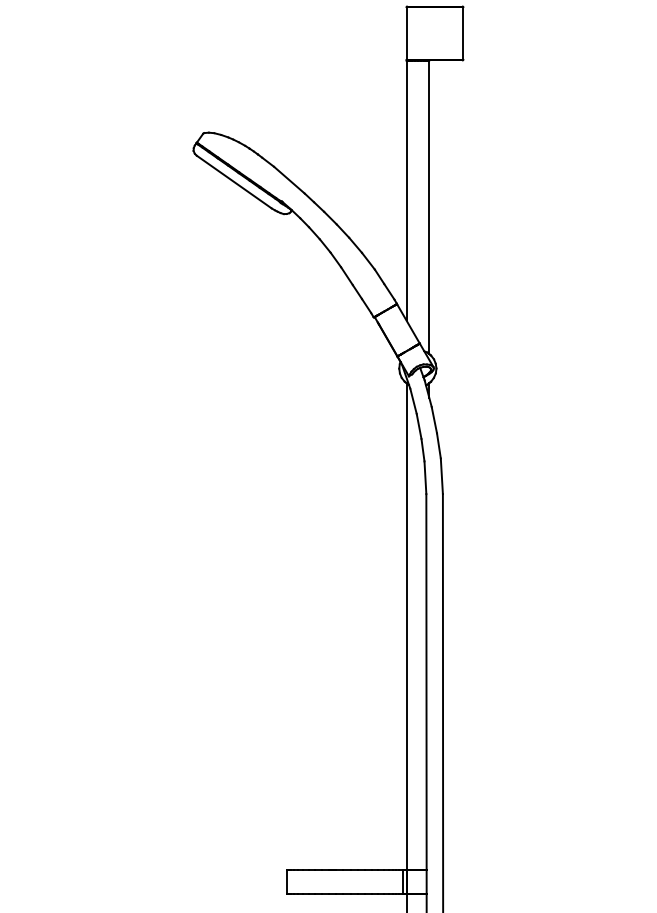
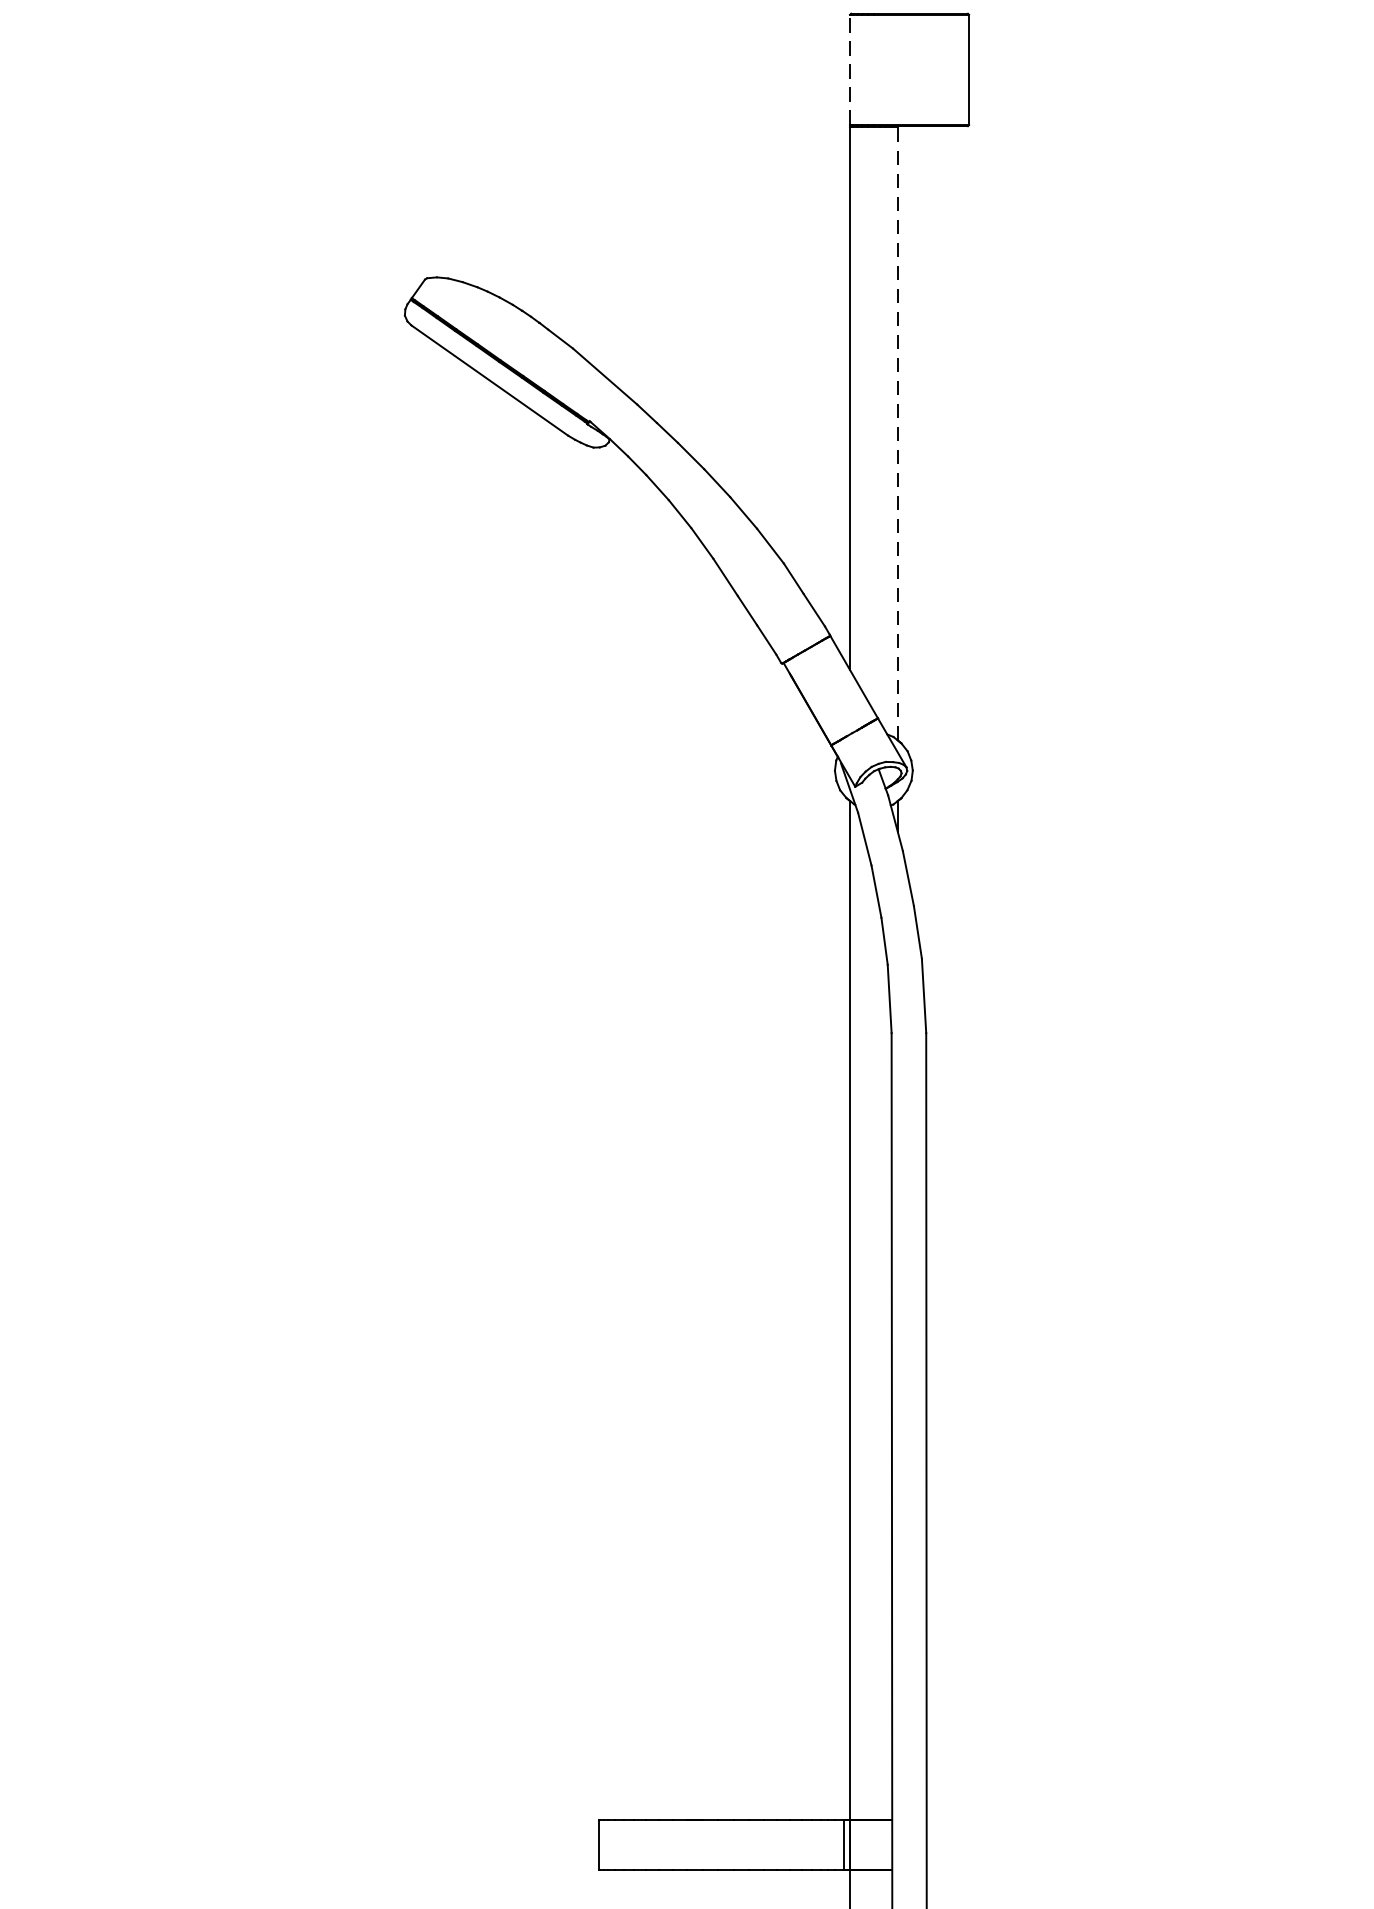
line: (406, 32) -> (850, 67), solid -> dashed
line: (429, 207) -> (898, 433), solid -> dashed

